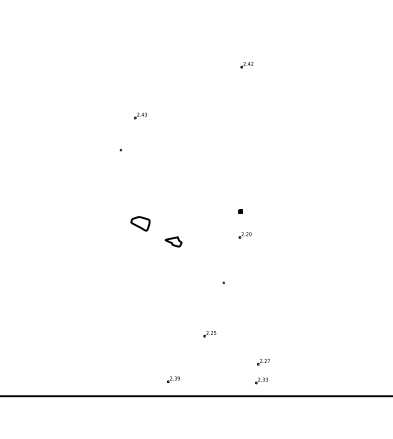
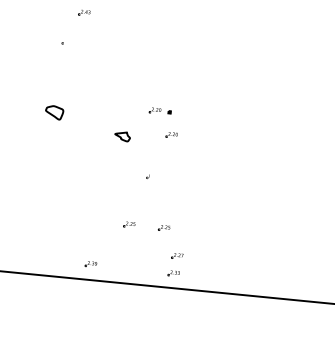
part: (224, 211) -> (154, 110), added
part: (140, 223) -> (54, 112), moved
part: (173, 241) -> (122, 136), moved
part: (246, 334) -> (163, 228), added

